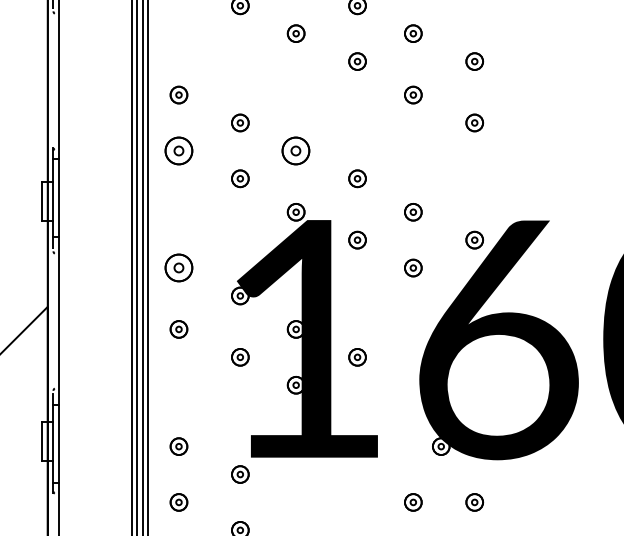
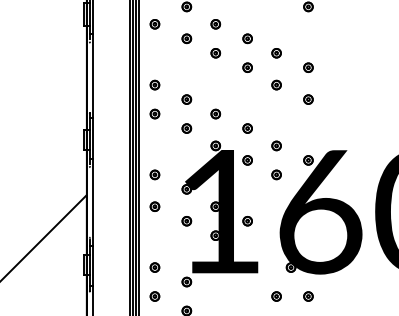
part: (178, 149) -> (154, 113), size x0.62
part: (295, 149) -> (215, 113), size x0.62
part: (178, 267) -> (154, 174), size x0.62

